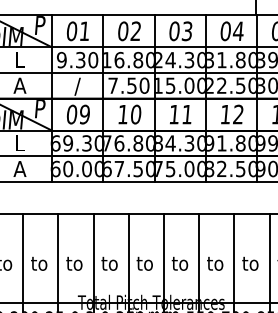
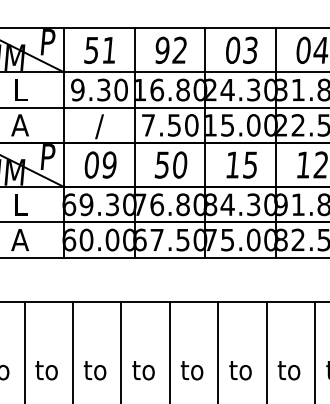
text: (71, 31) -> (91, 50), 01 -> 51
text: (123, 31) -> (162, 50), 02 -> 92
text: (122, 114) -> (161, 164), 10 -> 50
text: (186, 114) -> (249, 164), 11 -> 15

